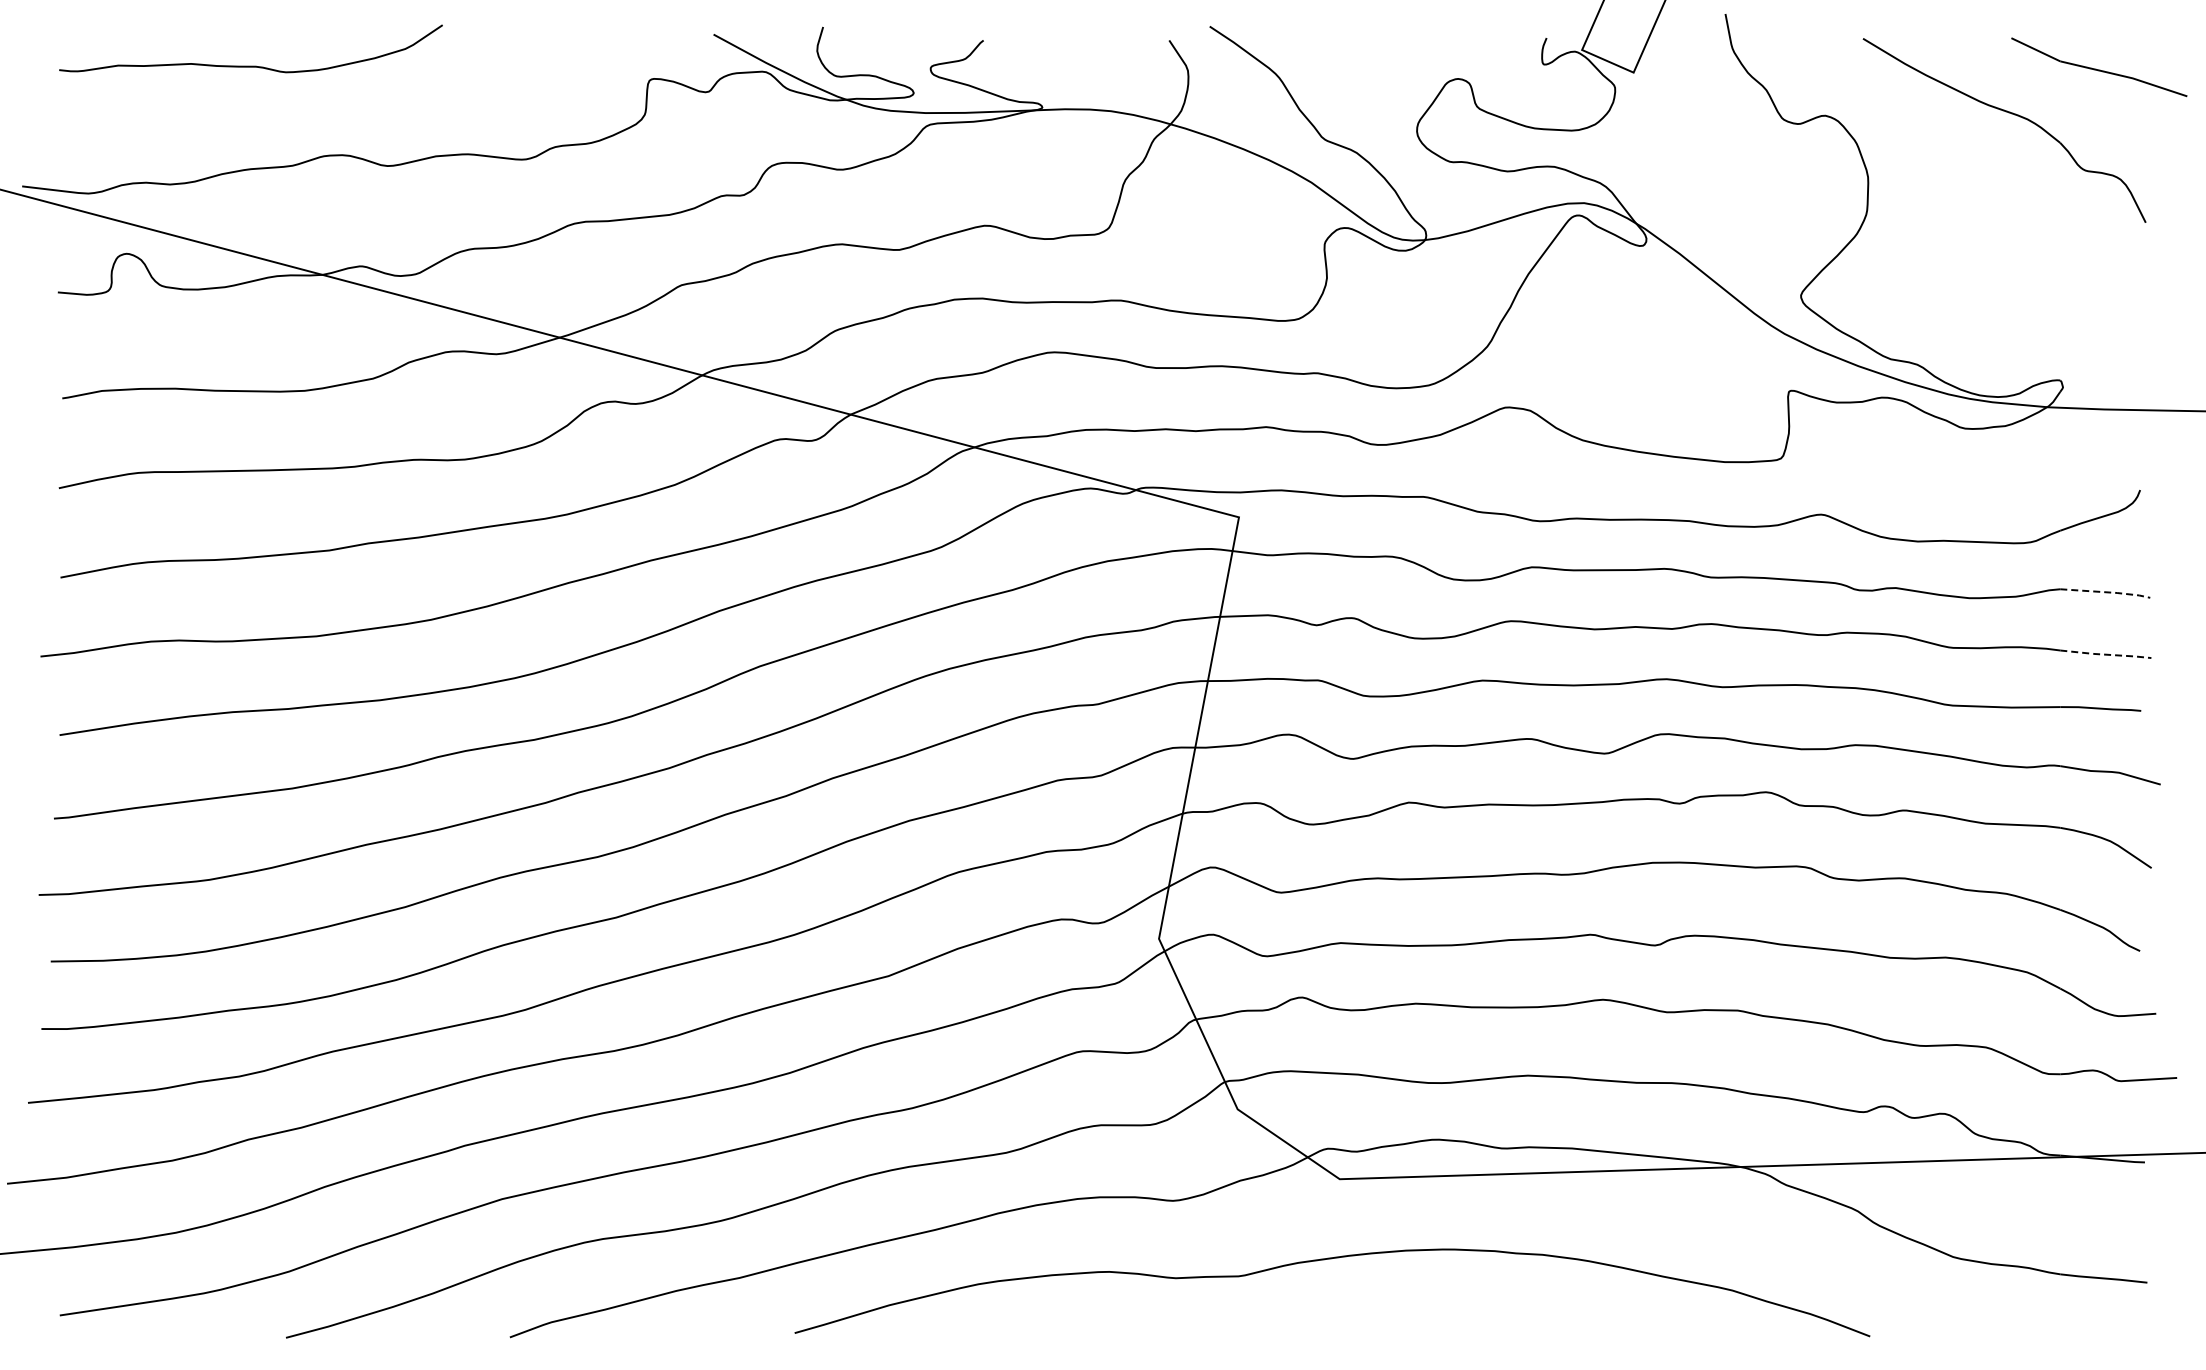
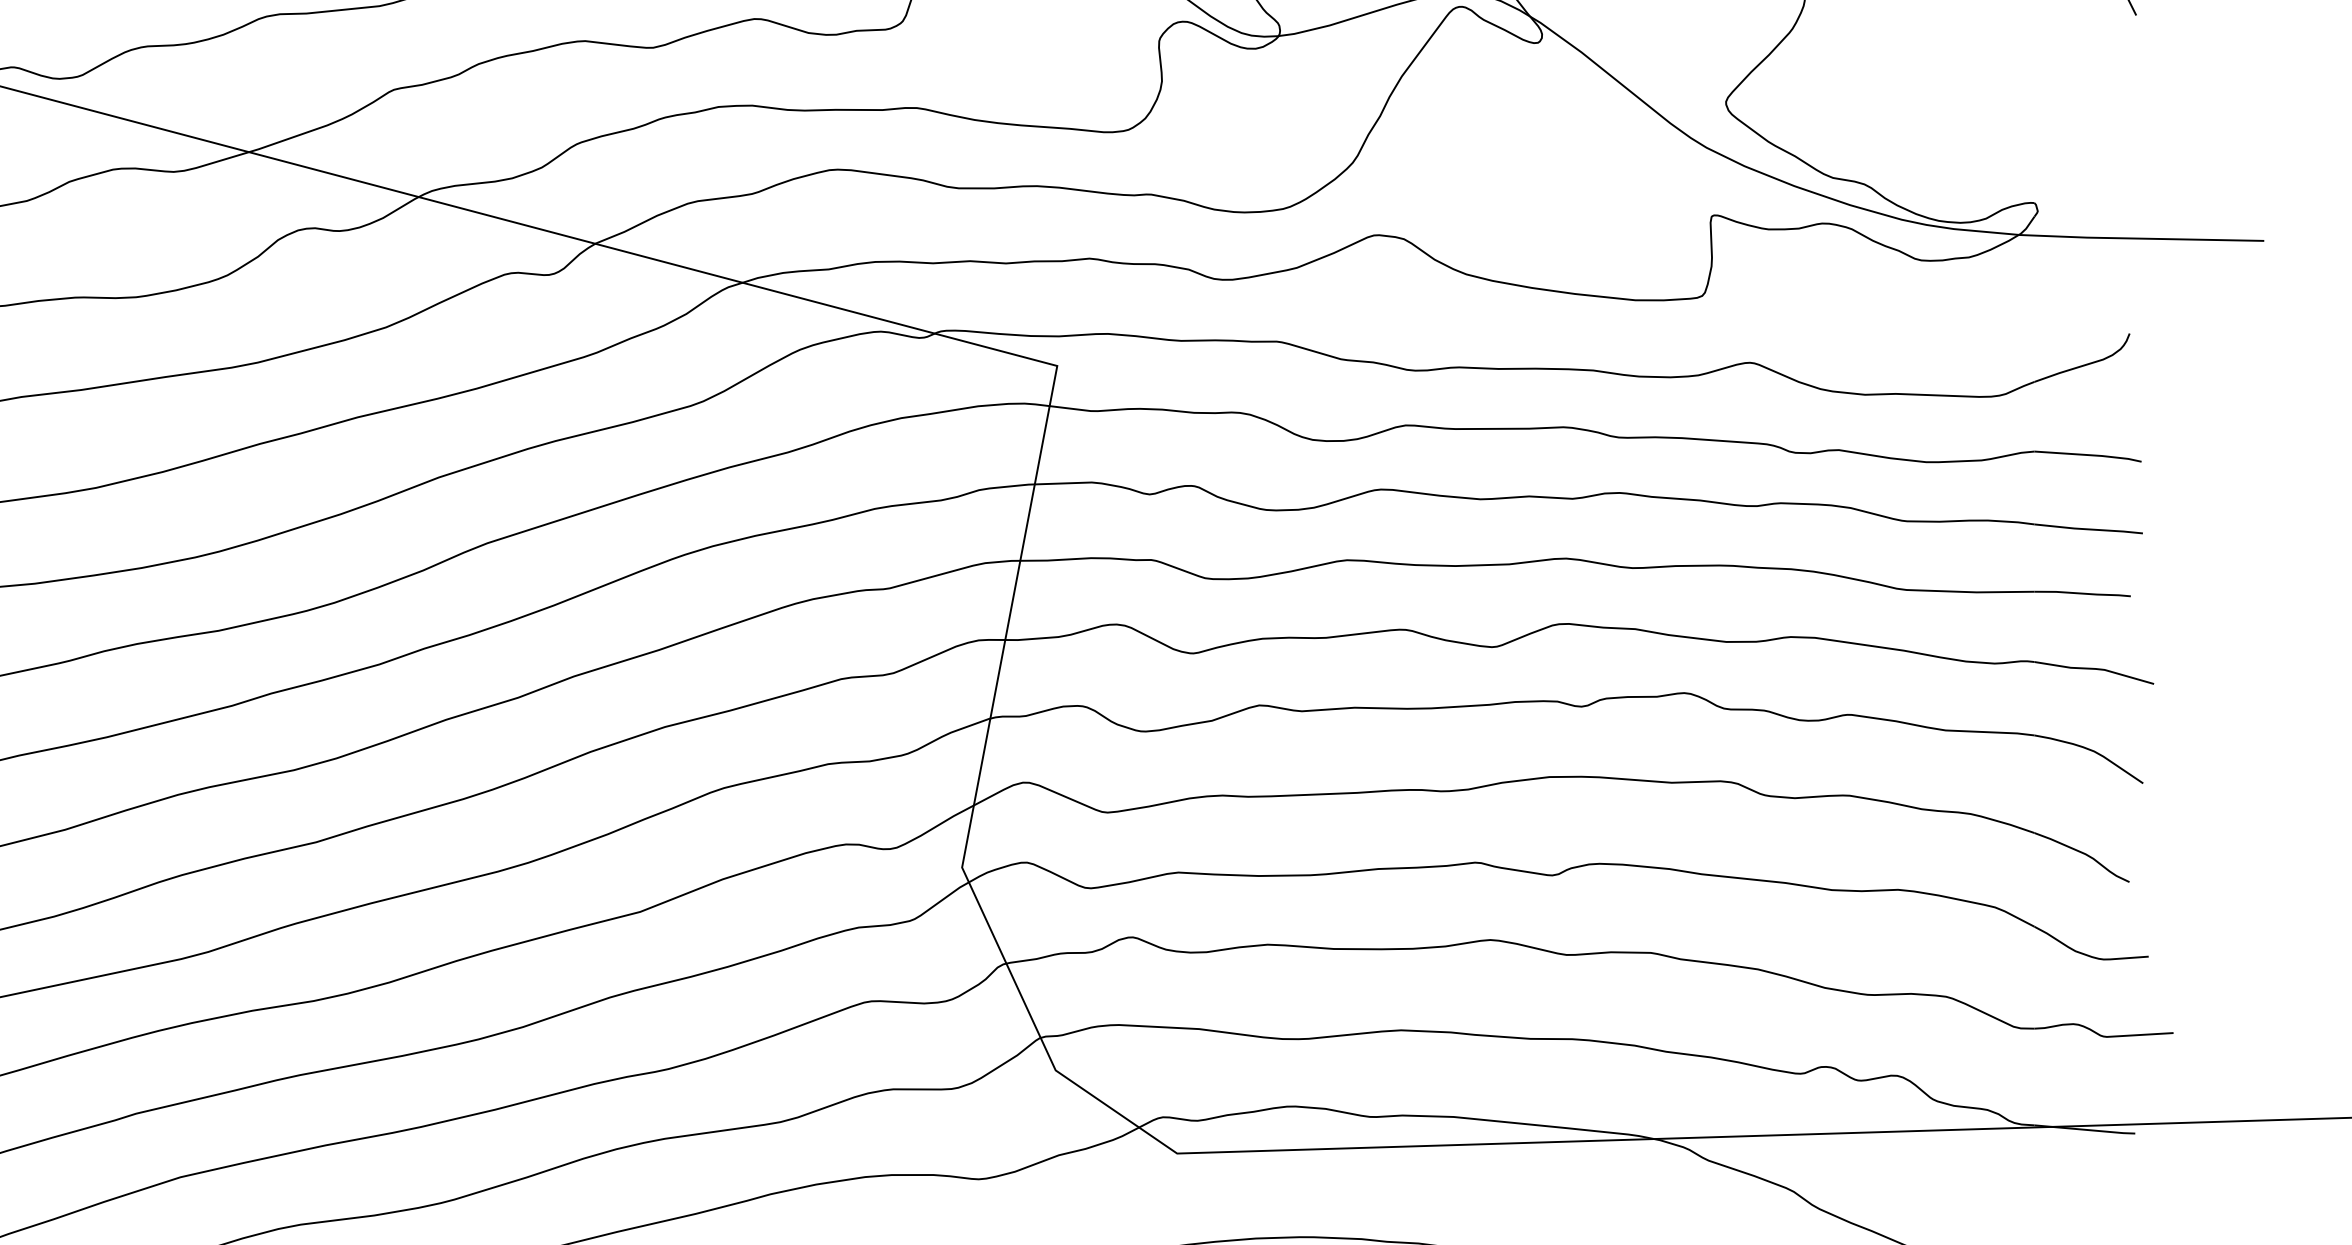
line: (2107, 592) -> (2090, 455), dashed -> solid
line: (2106, 654) -> (2089, 529), dashed -> solid

